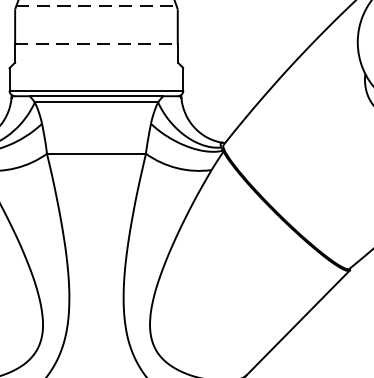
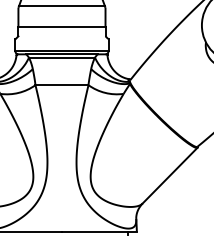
line: (97, 6) -> (62, 6), dashed -> solid
line: (95, 44) -> (61, 26), dashed -> solid

